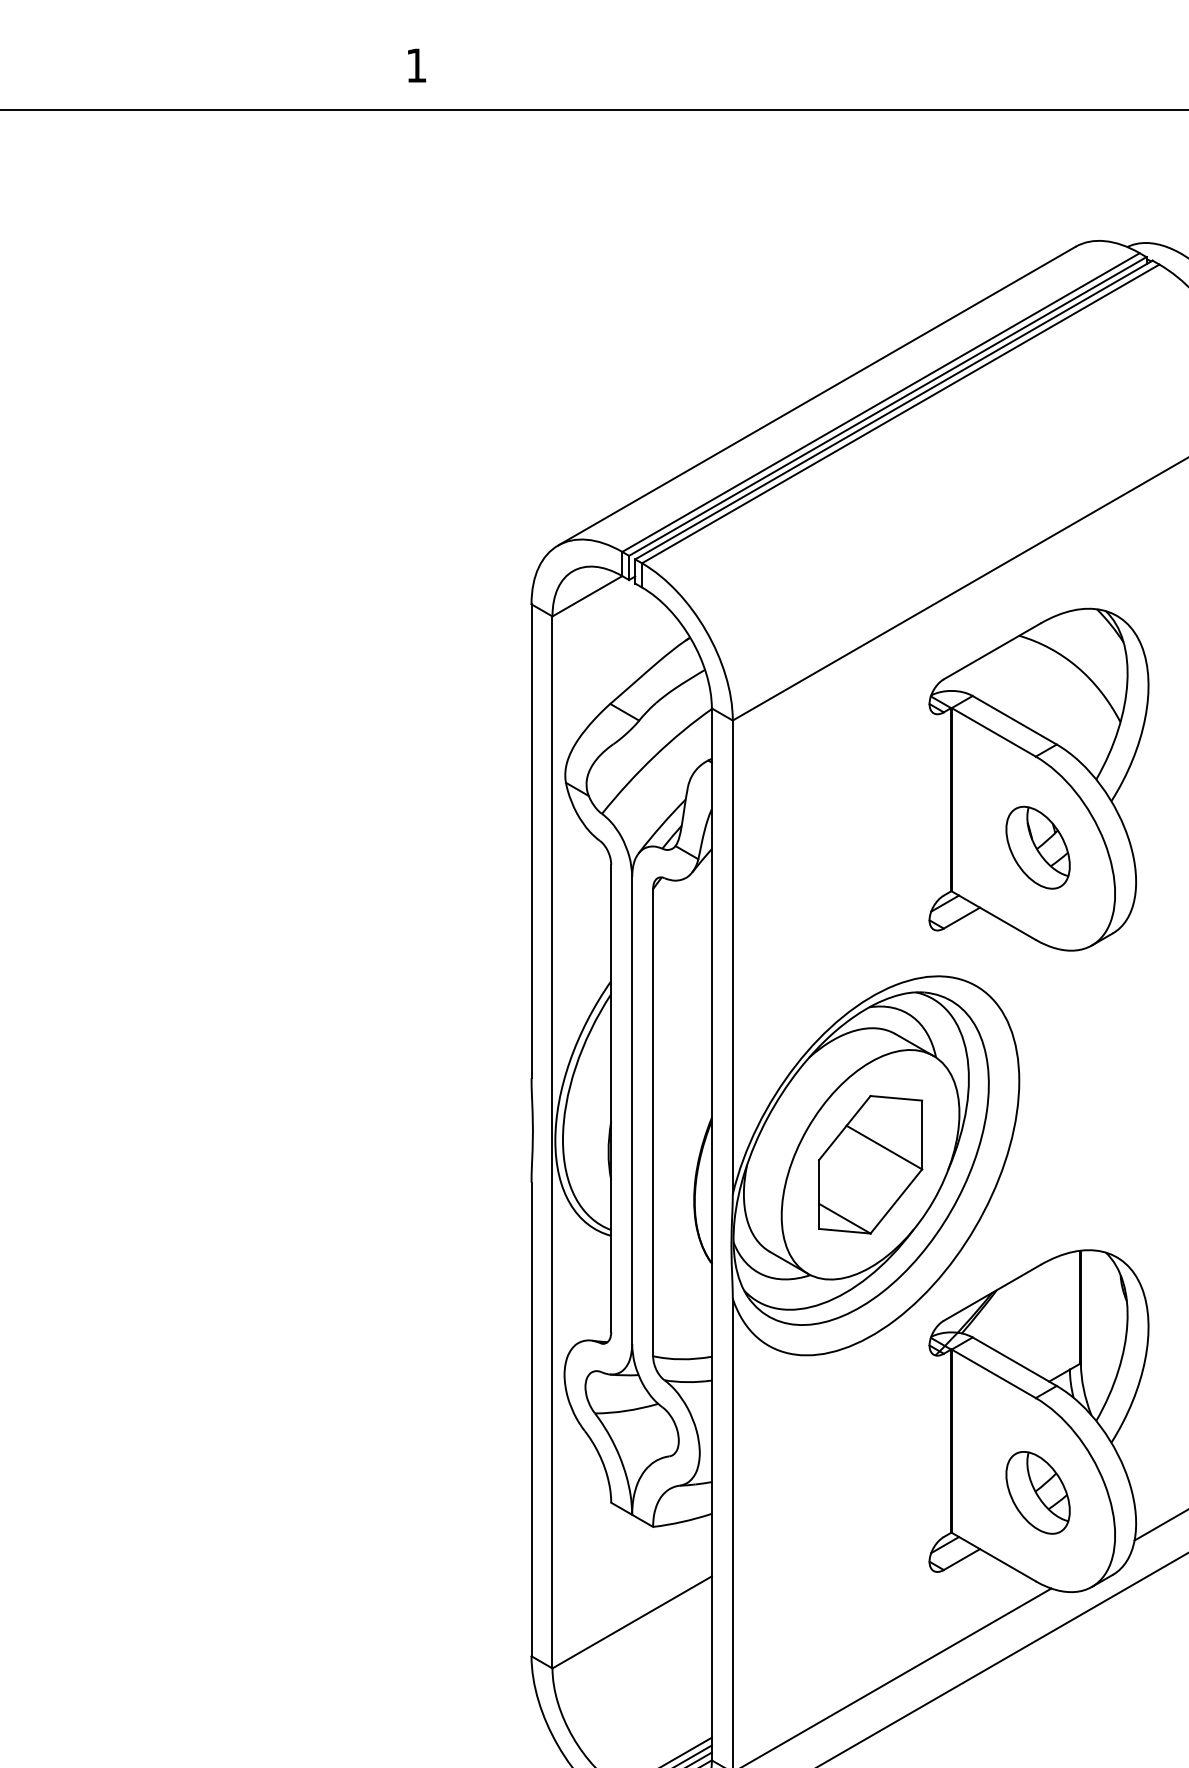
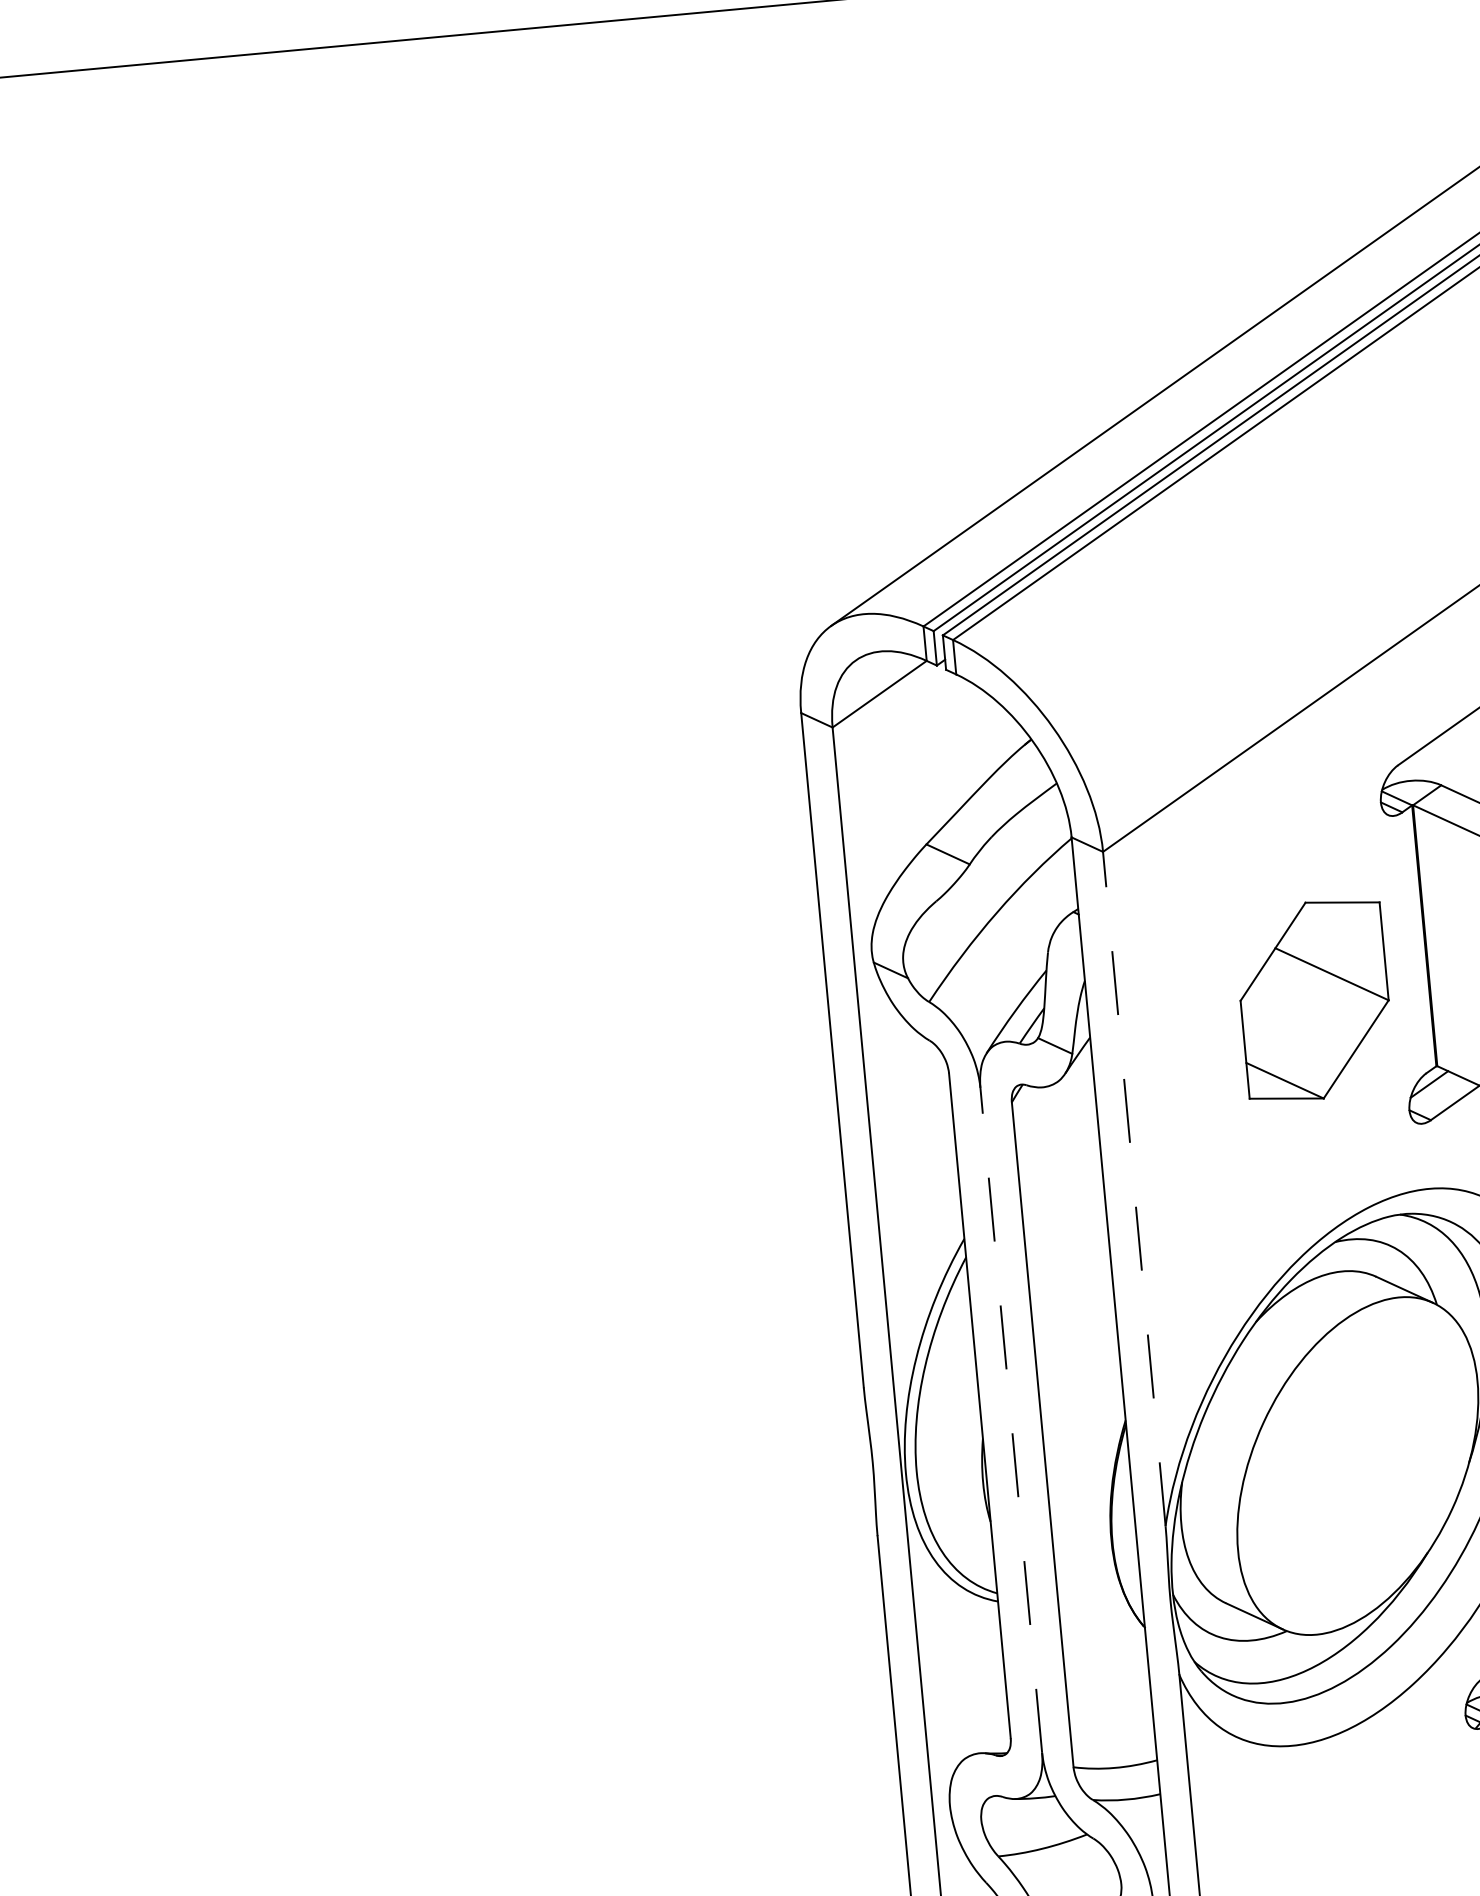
line: (732, 957) -> (1133, 1189), solid -> dashed
line: (632, 1110) -> (1011, 1420), solid -> dashed
part: (870, 1164) -> (1314, 1000), moved

